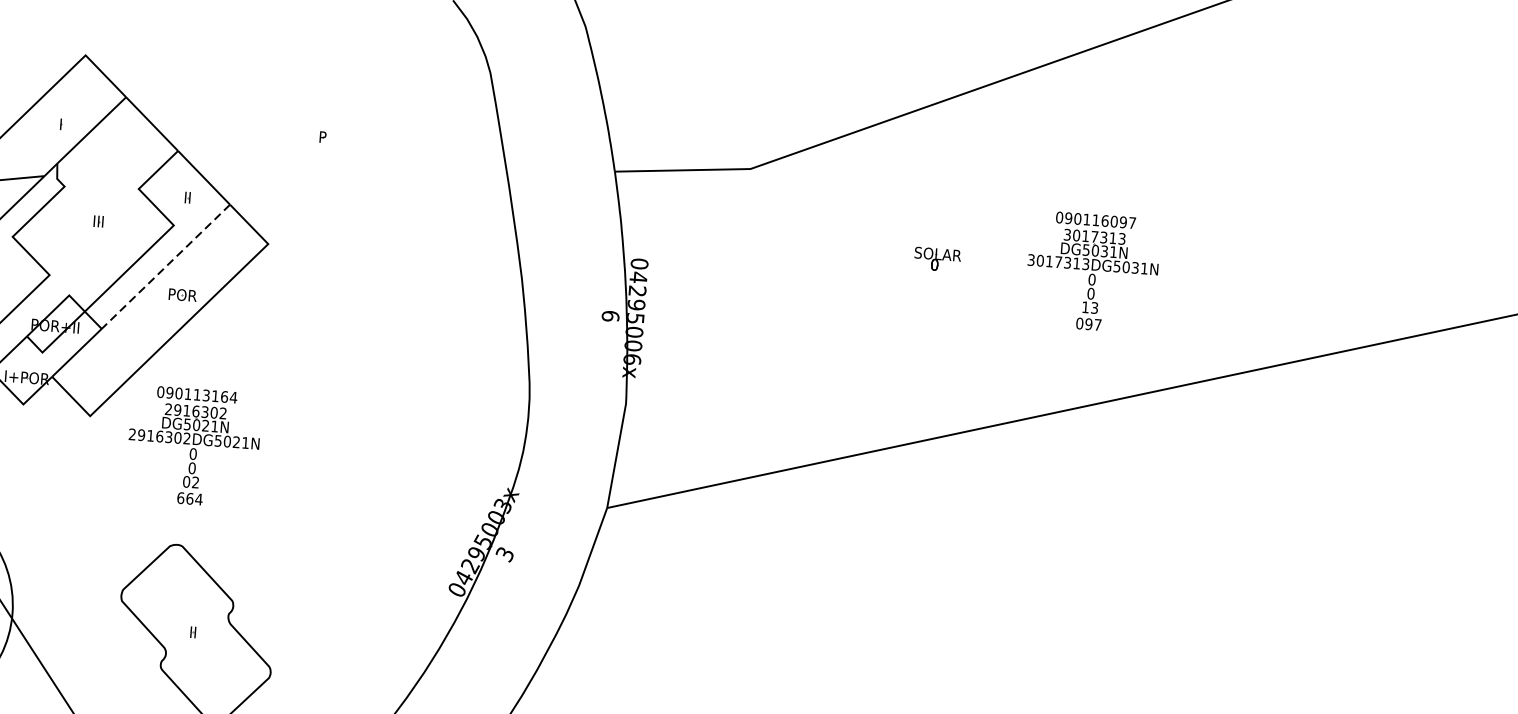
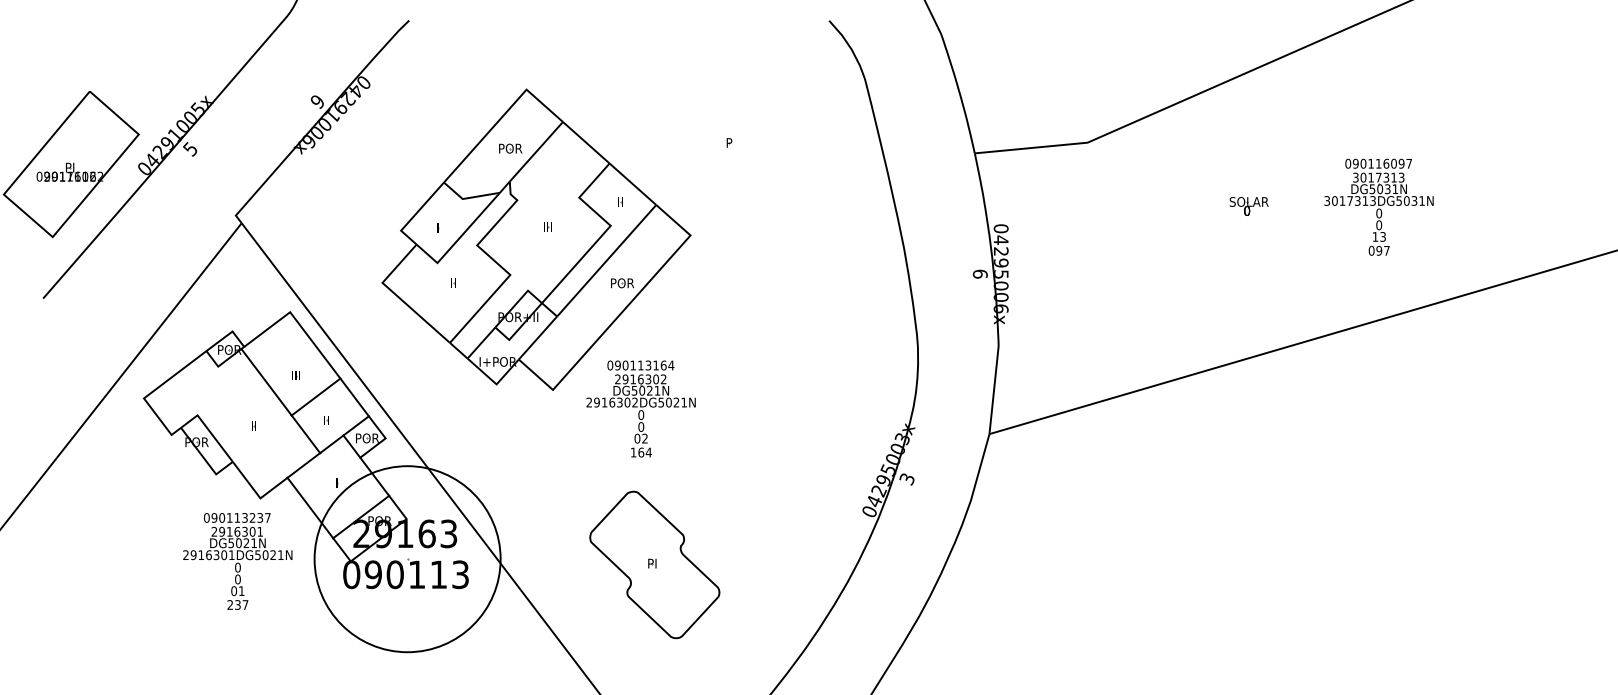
text: (61, 124) -> (510, 148), I -> POR
line: (165, 266) -> (606, 260), dashed -> solid
text: (180, 498) -> (633, 452), 664 -> 164
text: (193, 632) -> (652, 563), II -> PI

